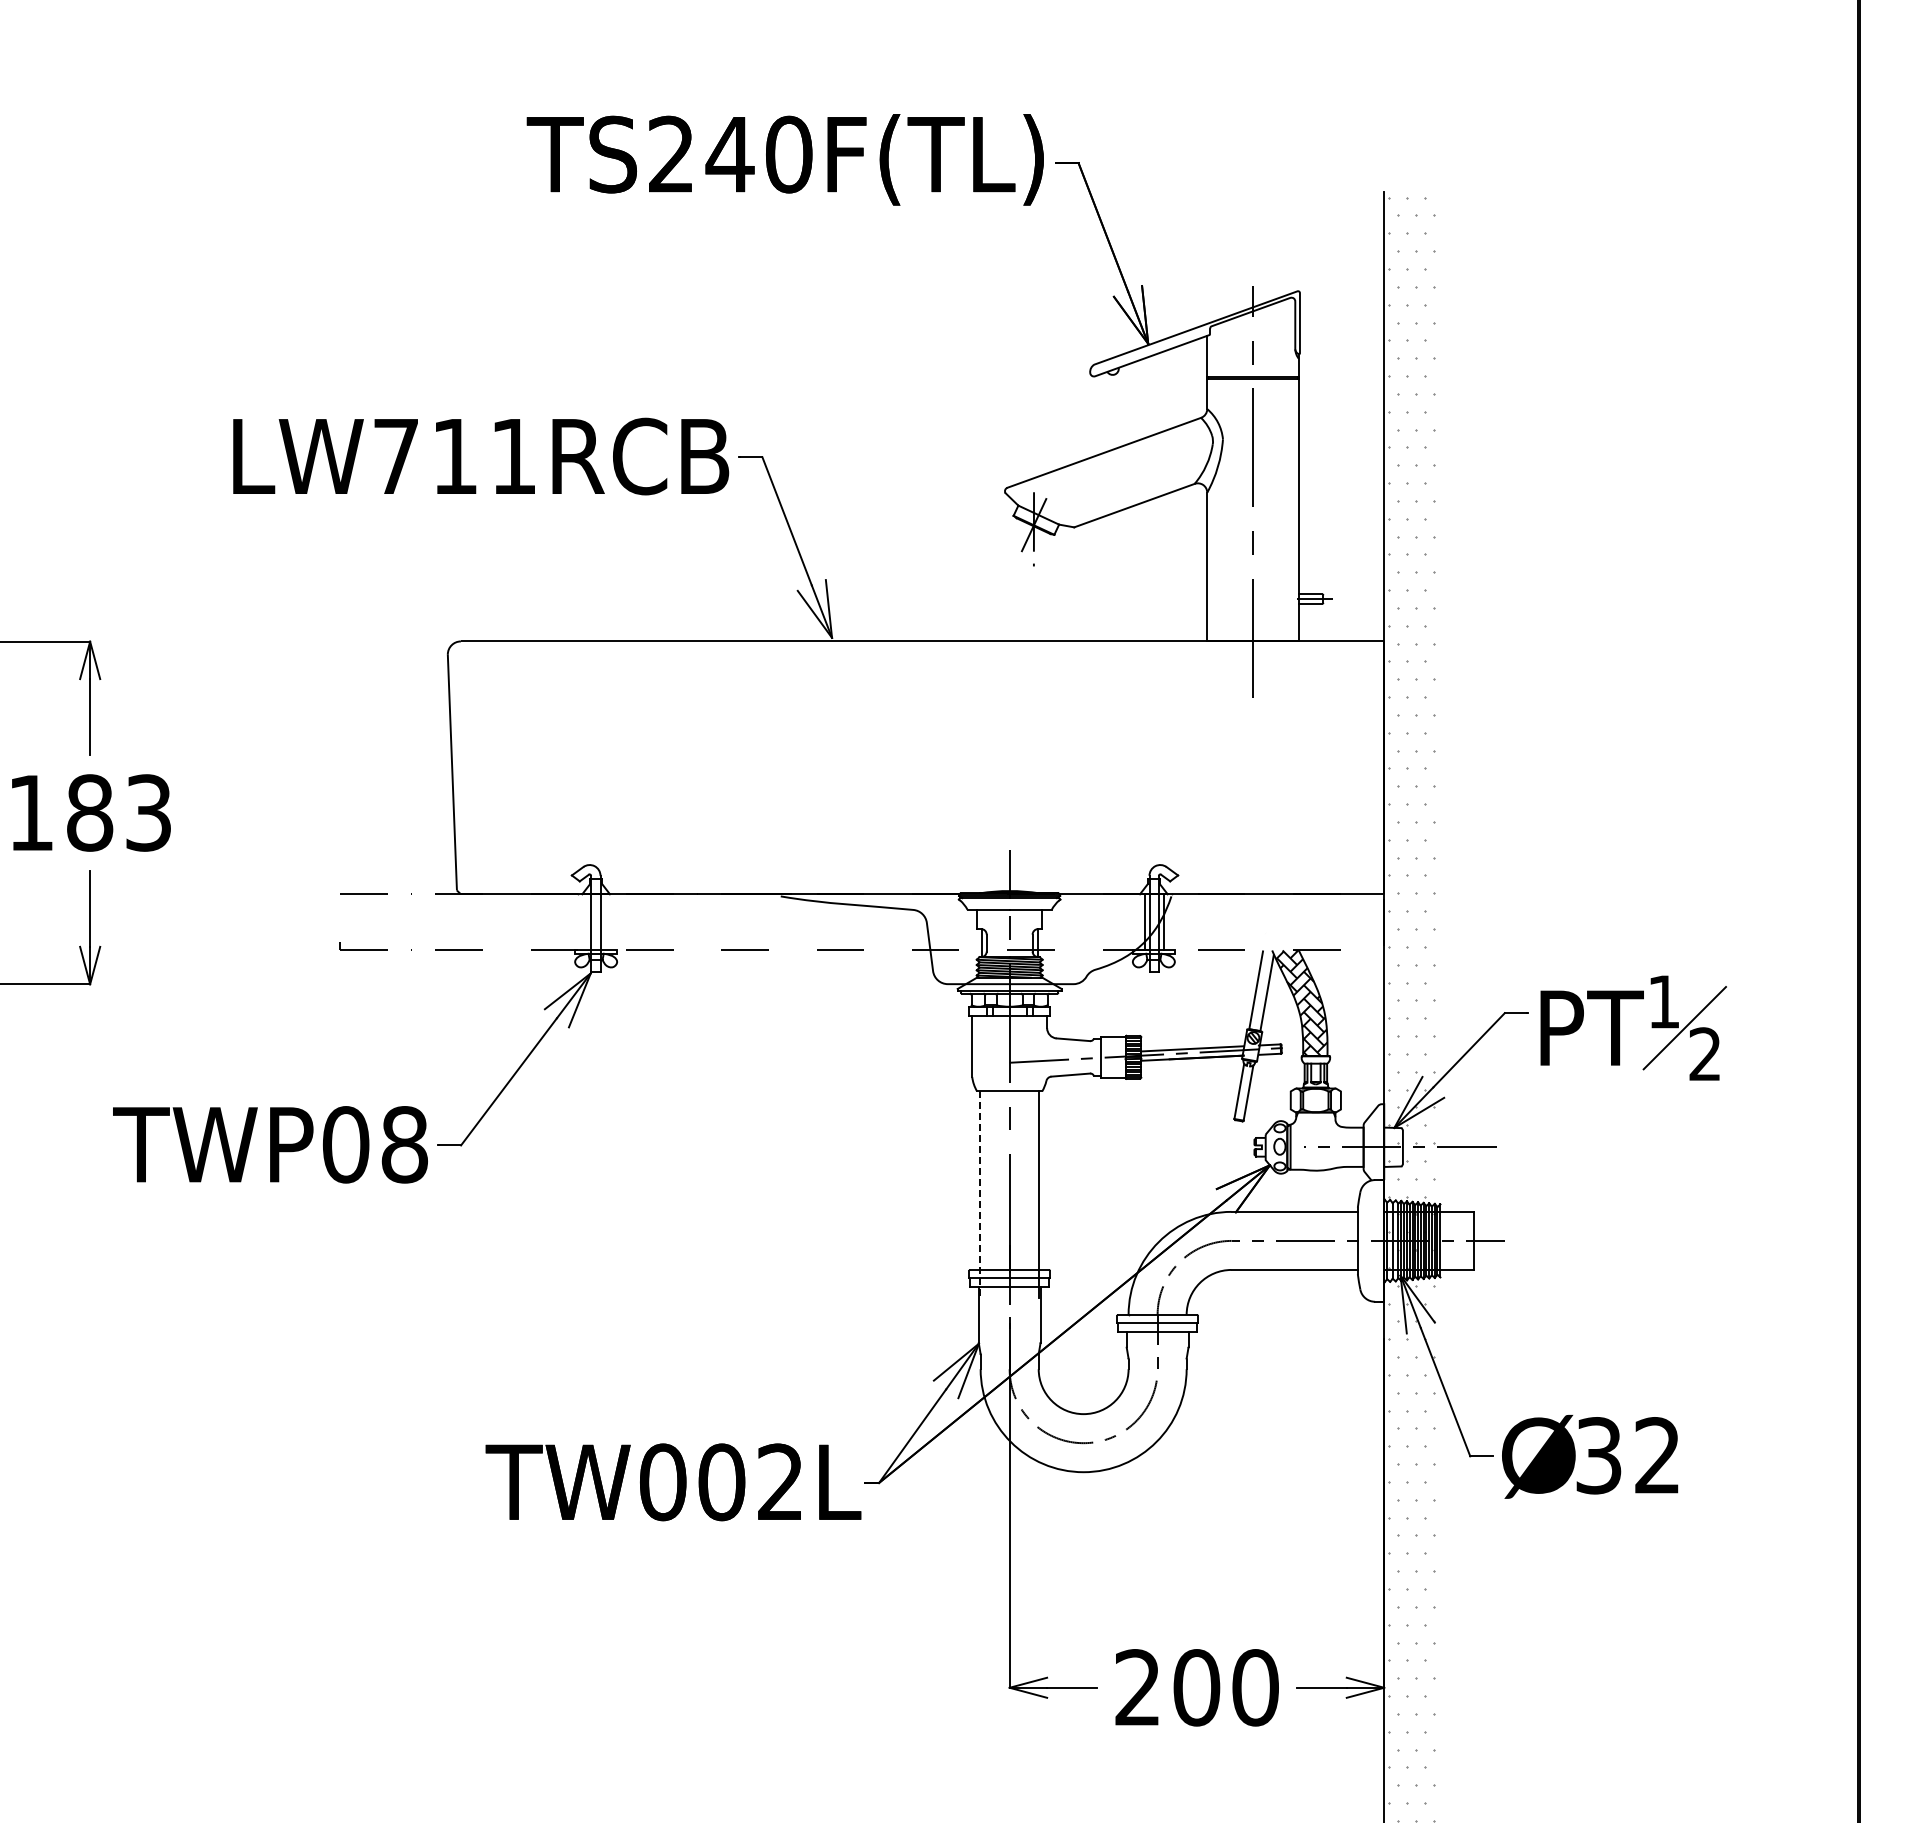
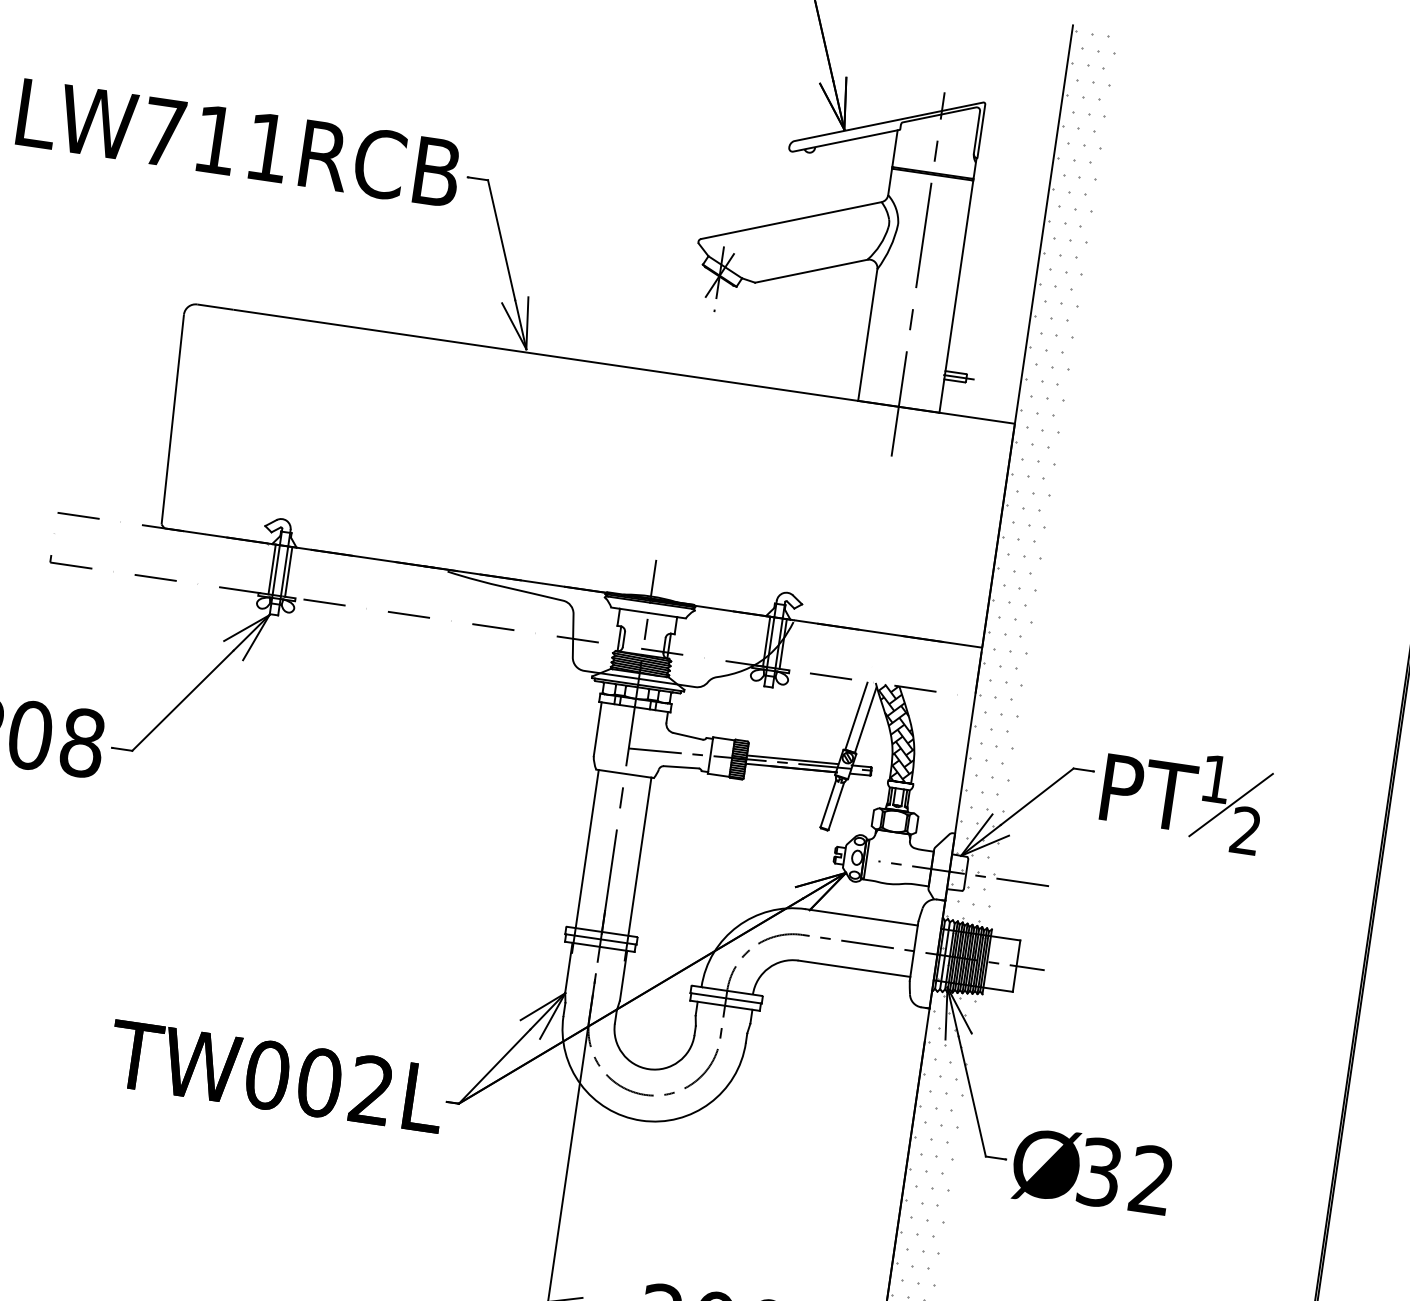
line: (586, 922) -> (272, 569), added
line: (605, 922) -> (289, 572), added
line: (979, 1195) -> (584, 862), dashed -> solid

